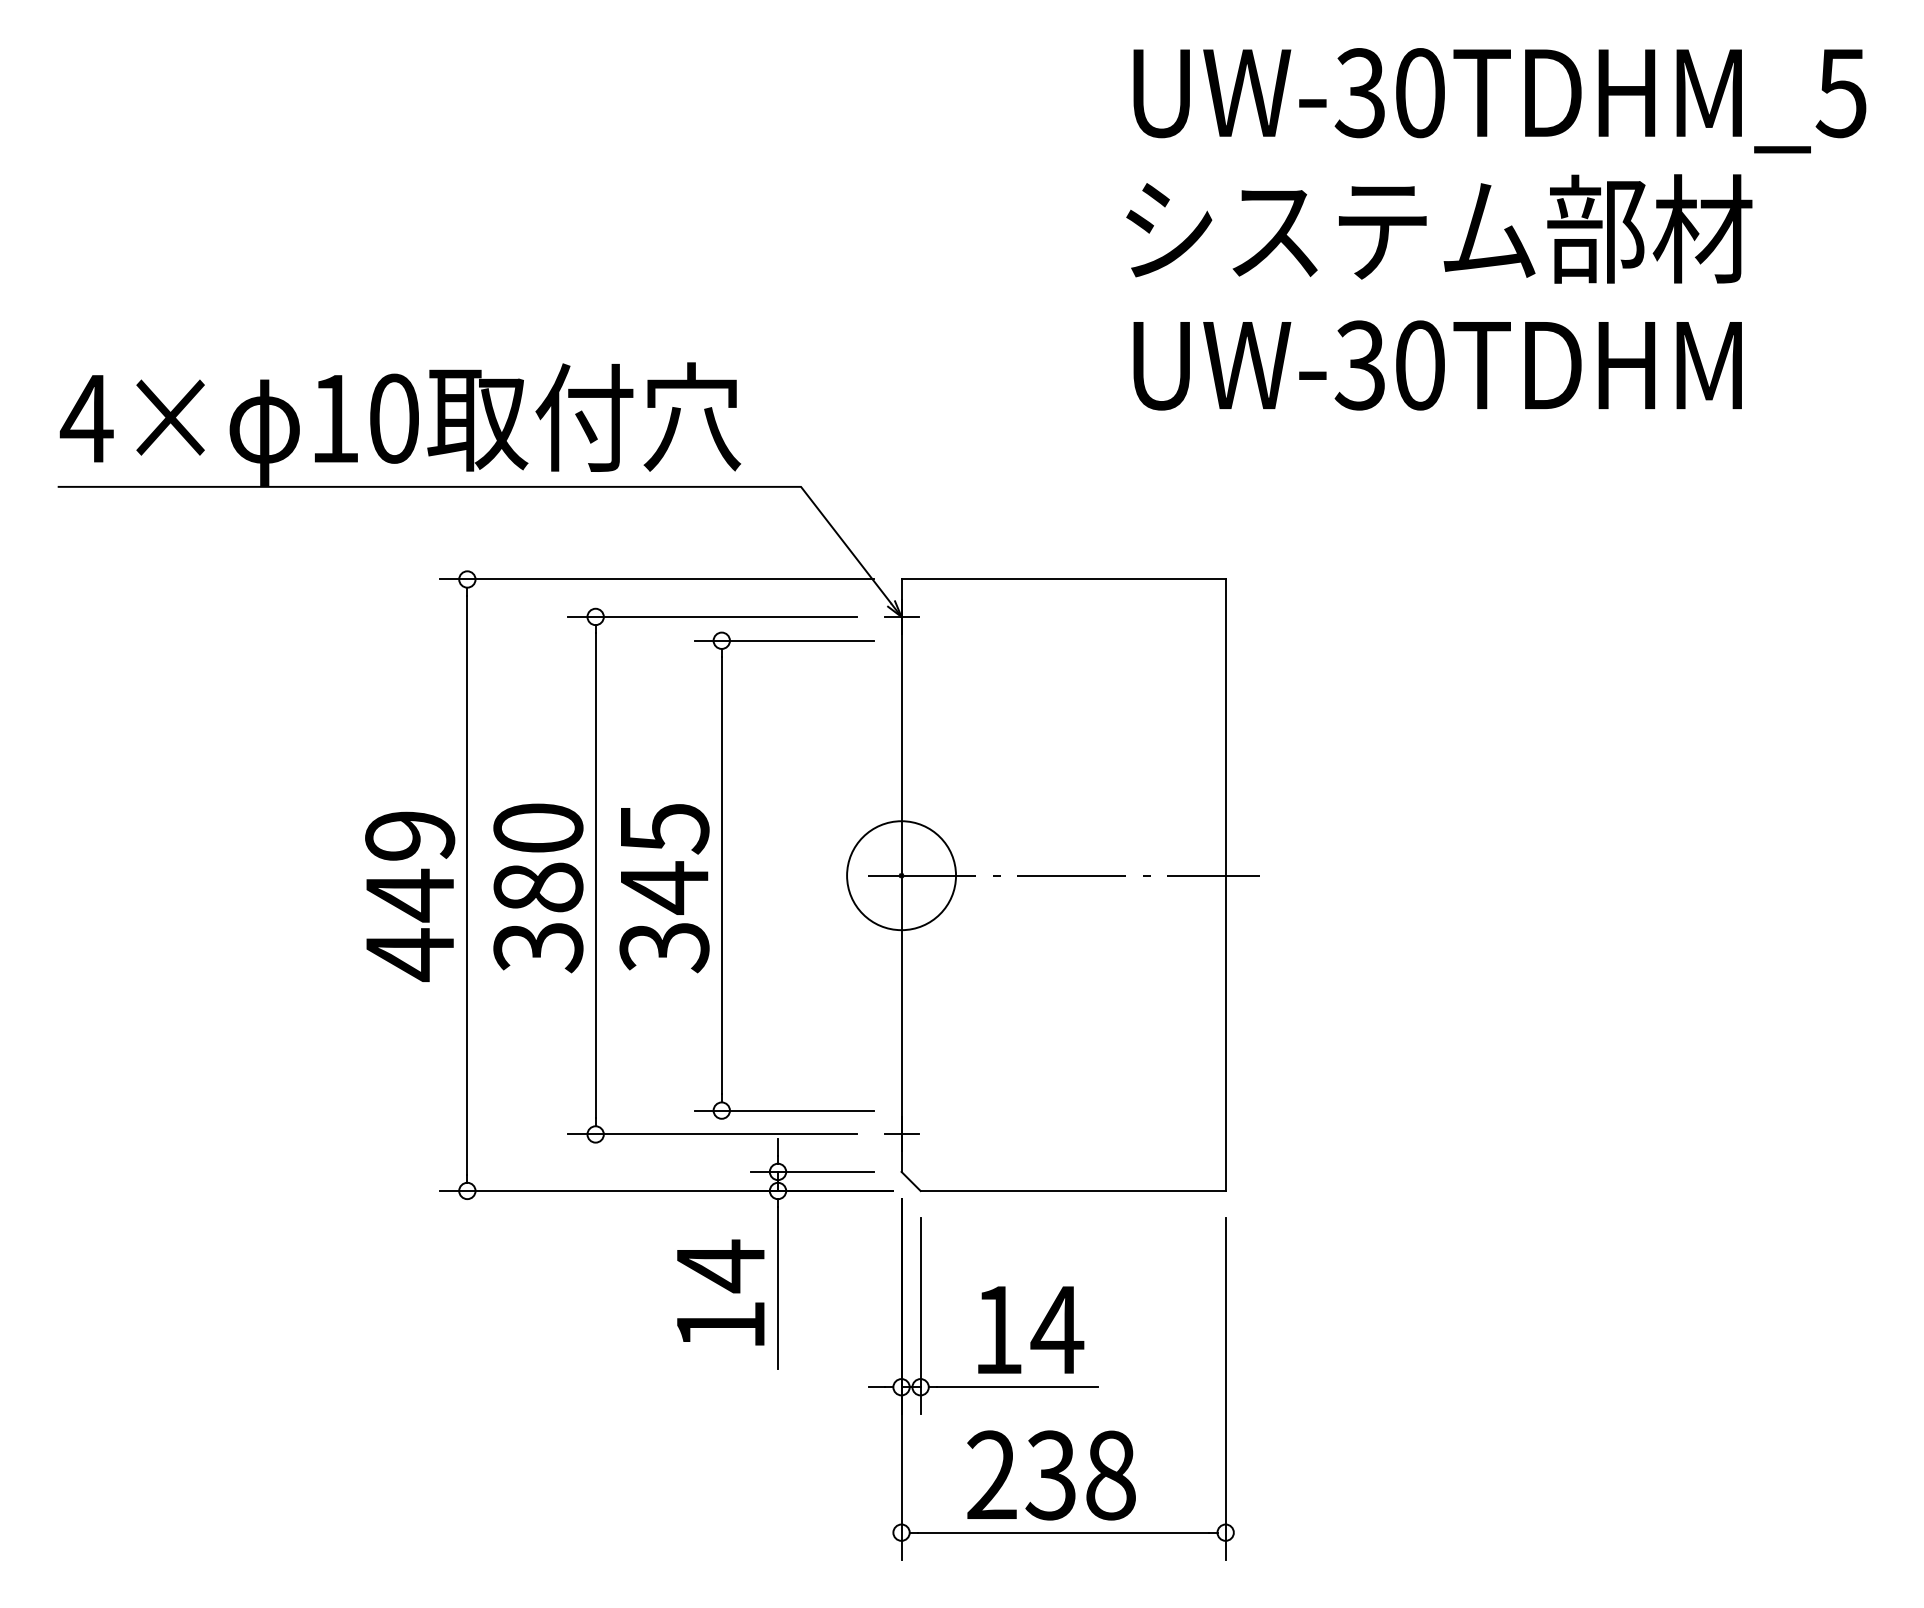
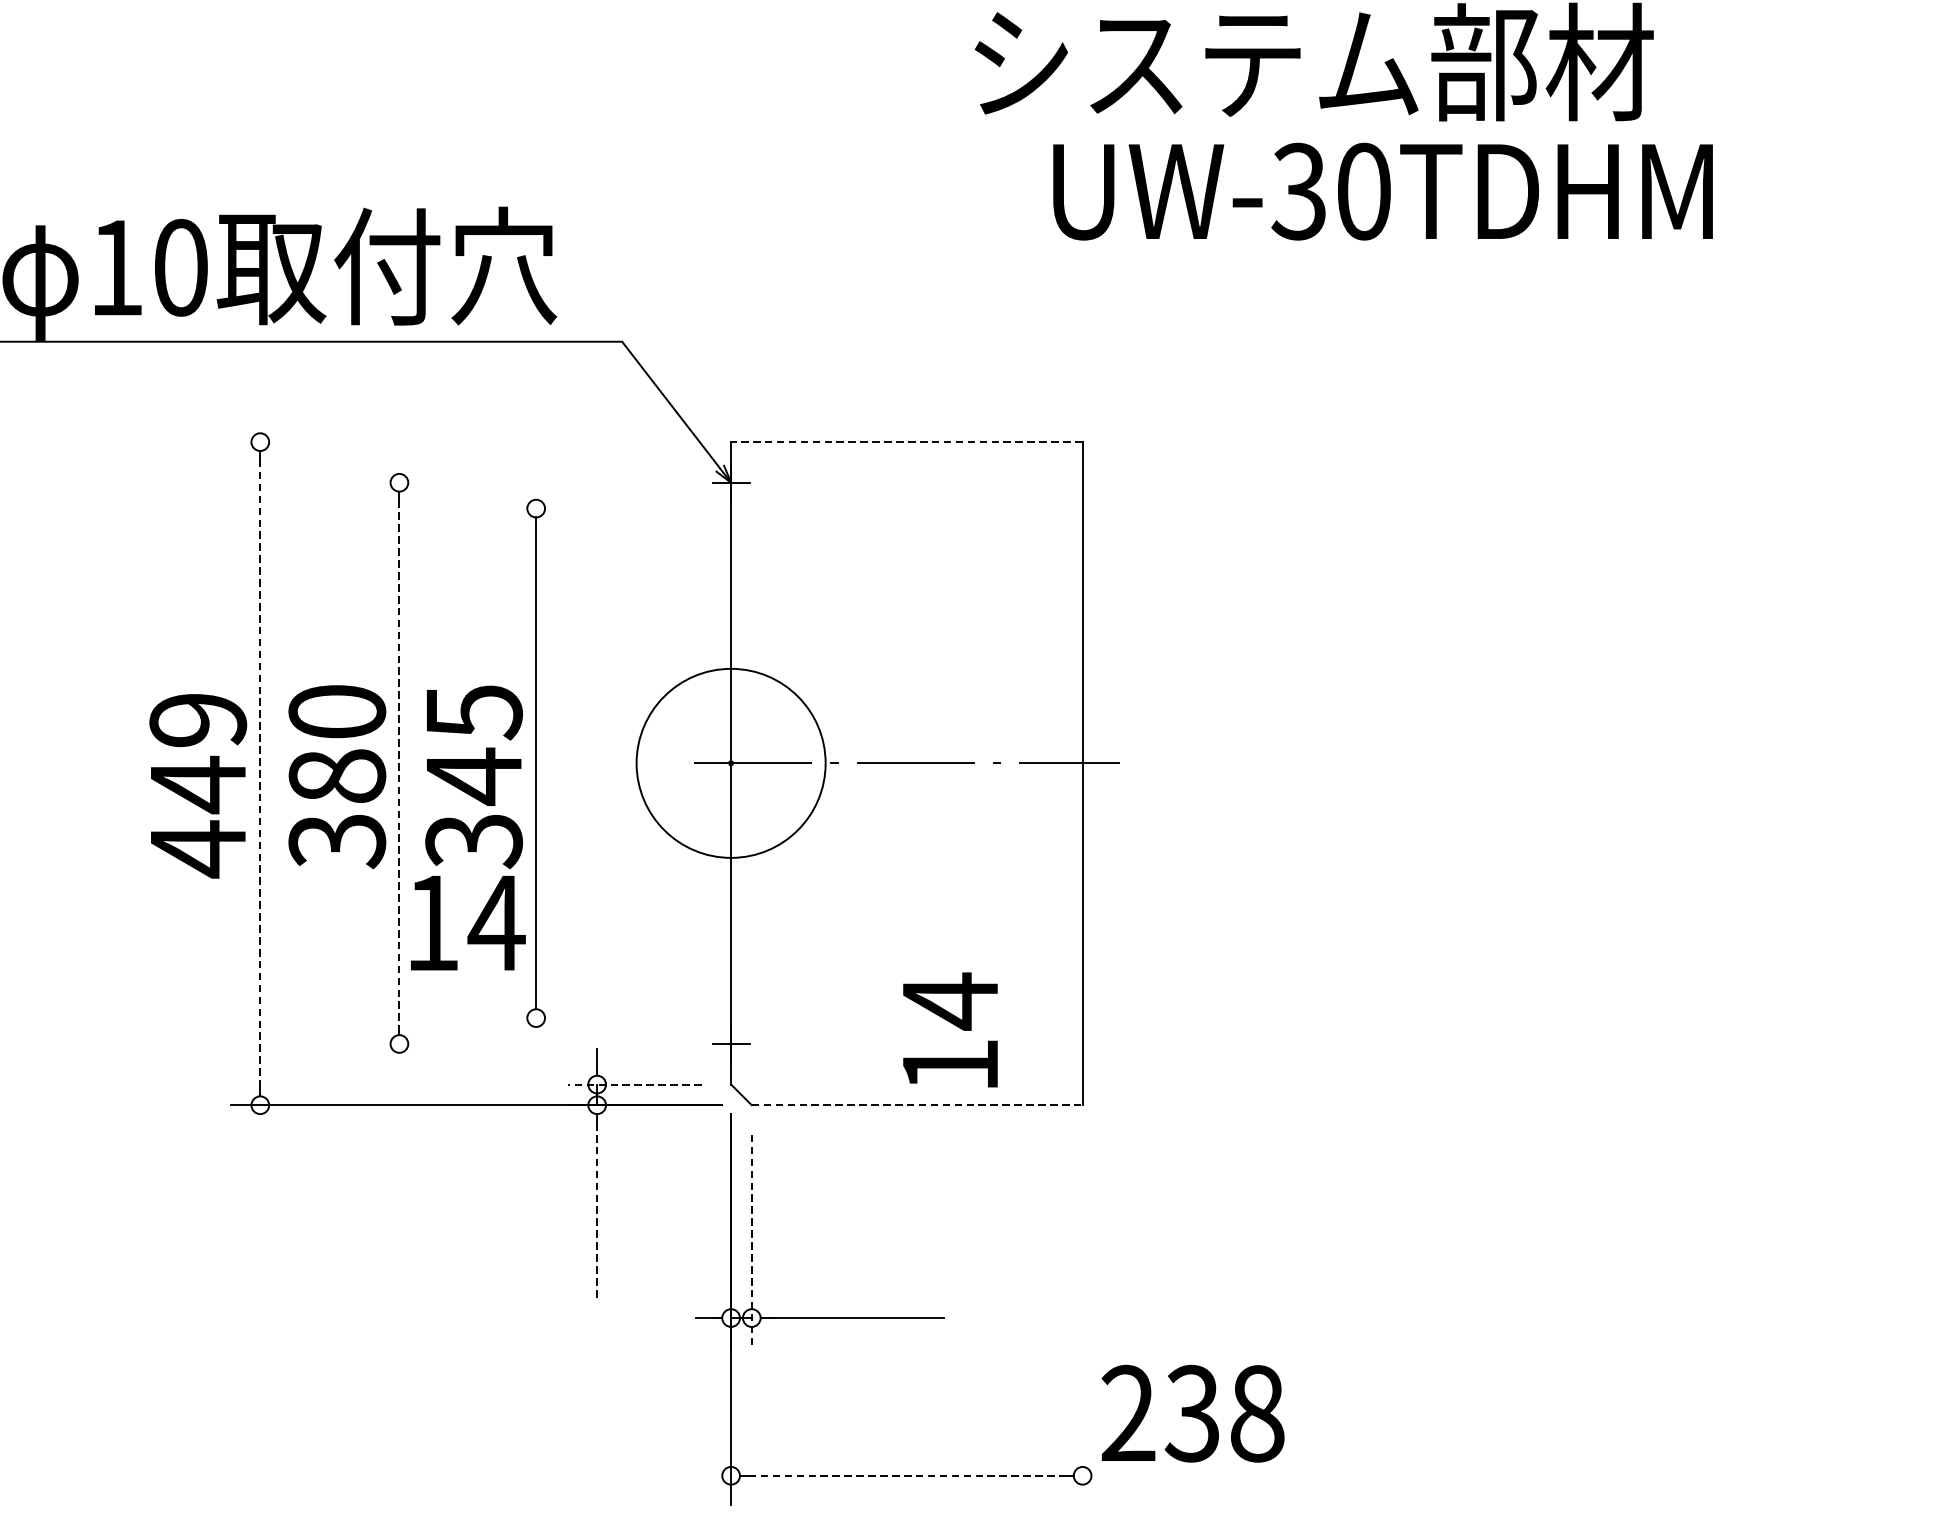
text: (1437, 365) -> (1382, 191), moved
line: (657, 579) -> (466, 442), removed
line: (1063, 579) -> (906, 442), solid -> dashed
line: (712, 616) -> (526, 482), removed
line: (784, 640) -> (604, 508), removed
circle: (901, 875) -> (731, 763), size x1.6
line: (595, 876) -> (399, 764), solid -> dashed
line: (467, 885) -> (260, 773), solid -> dashed
line: (784, 1110) -> (604, 1017), removed
line: (712, 1134) -> (526, 1044), removed
line: (812, 1171) -> (634, 1084), solid -> dashed
line: (1073, 1190) -> (917, 1104), solid -> dashed
line: (778, 1287) -> (597, 1209), solid -> dashed
text: (720, 1292) -> (950, 1029), moved
line: (920, 1316) -> (751, 1241), solid -> dashed
text: (1031, 1329) -> (468, 922), moved
line: (1225, 1388) -> (1082, 1319), removed
text: (1051, 1475) -> (1193, 1413), moved
line: (1063, 1532) -> (906, 1475), solid -> dashed

